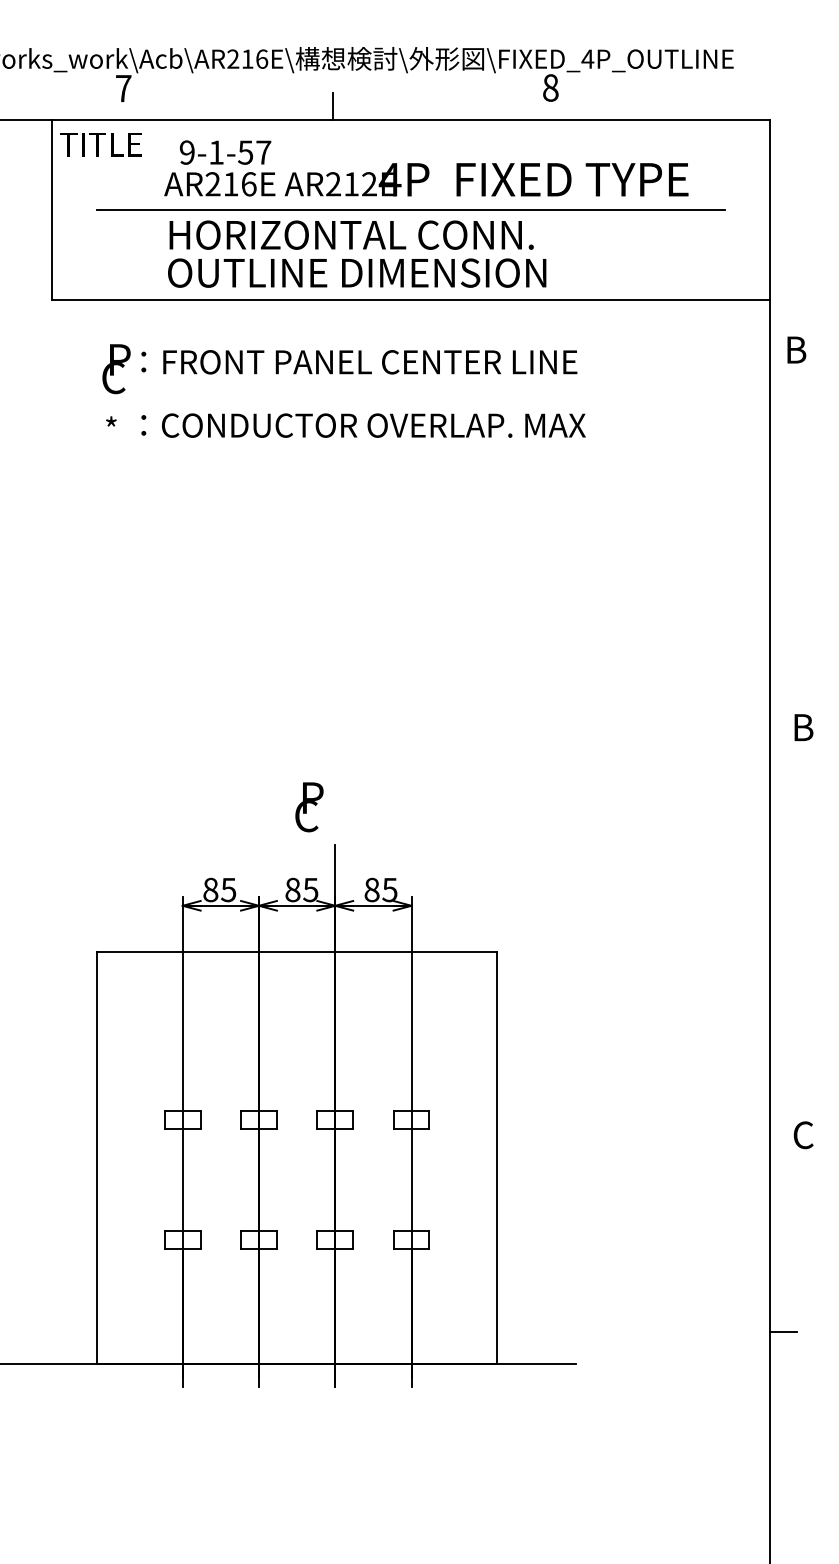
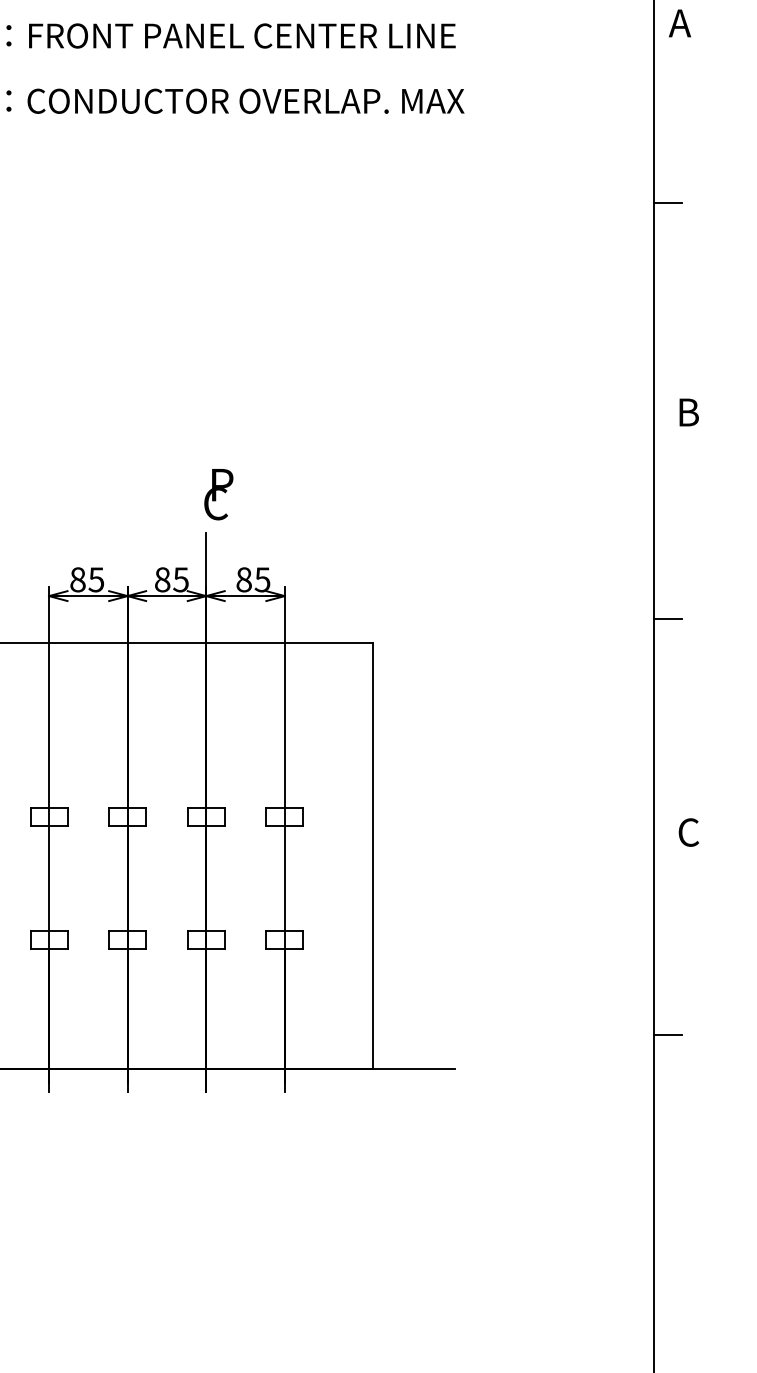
text: (795, 349) -> (680, 22), B -> A
line: (783, 523) -> (668, 202), added
text: (309, 807) -> (218, 494), moved
line: (783, 927) -> (668, 618), added

